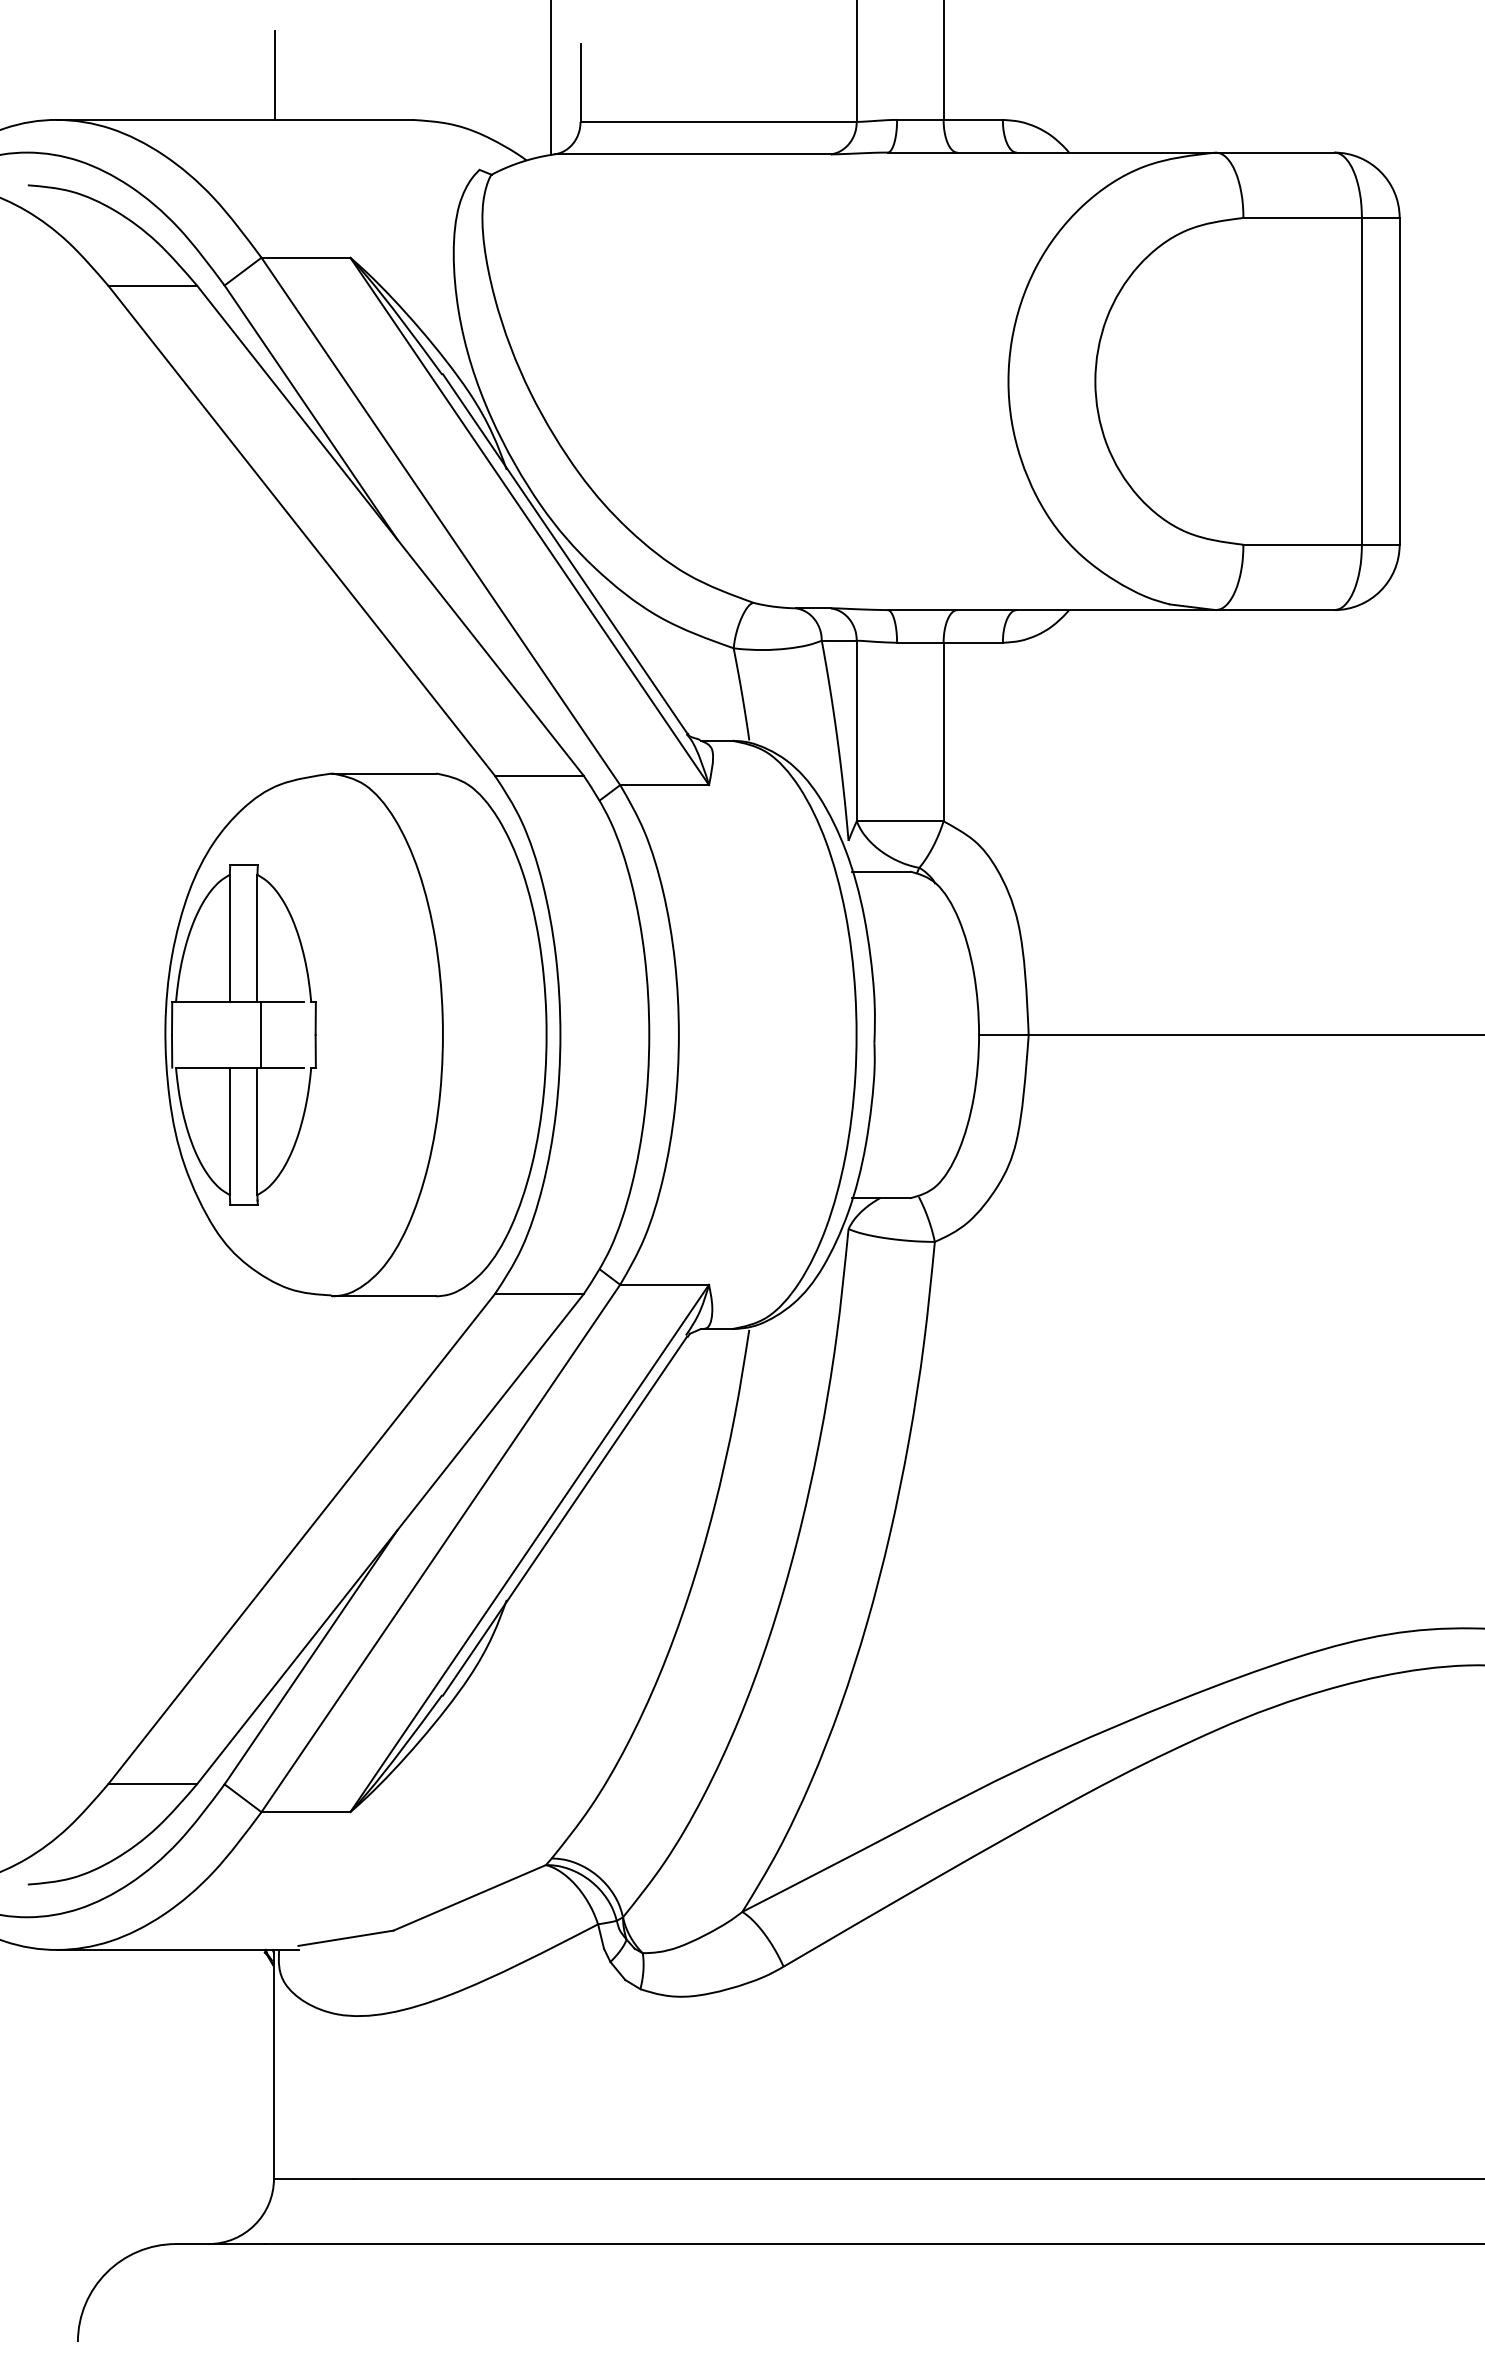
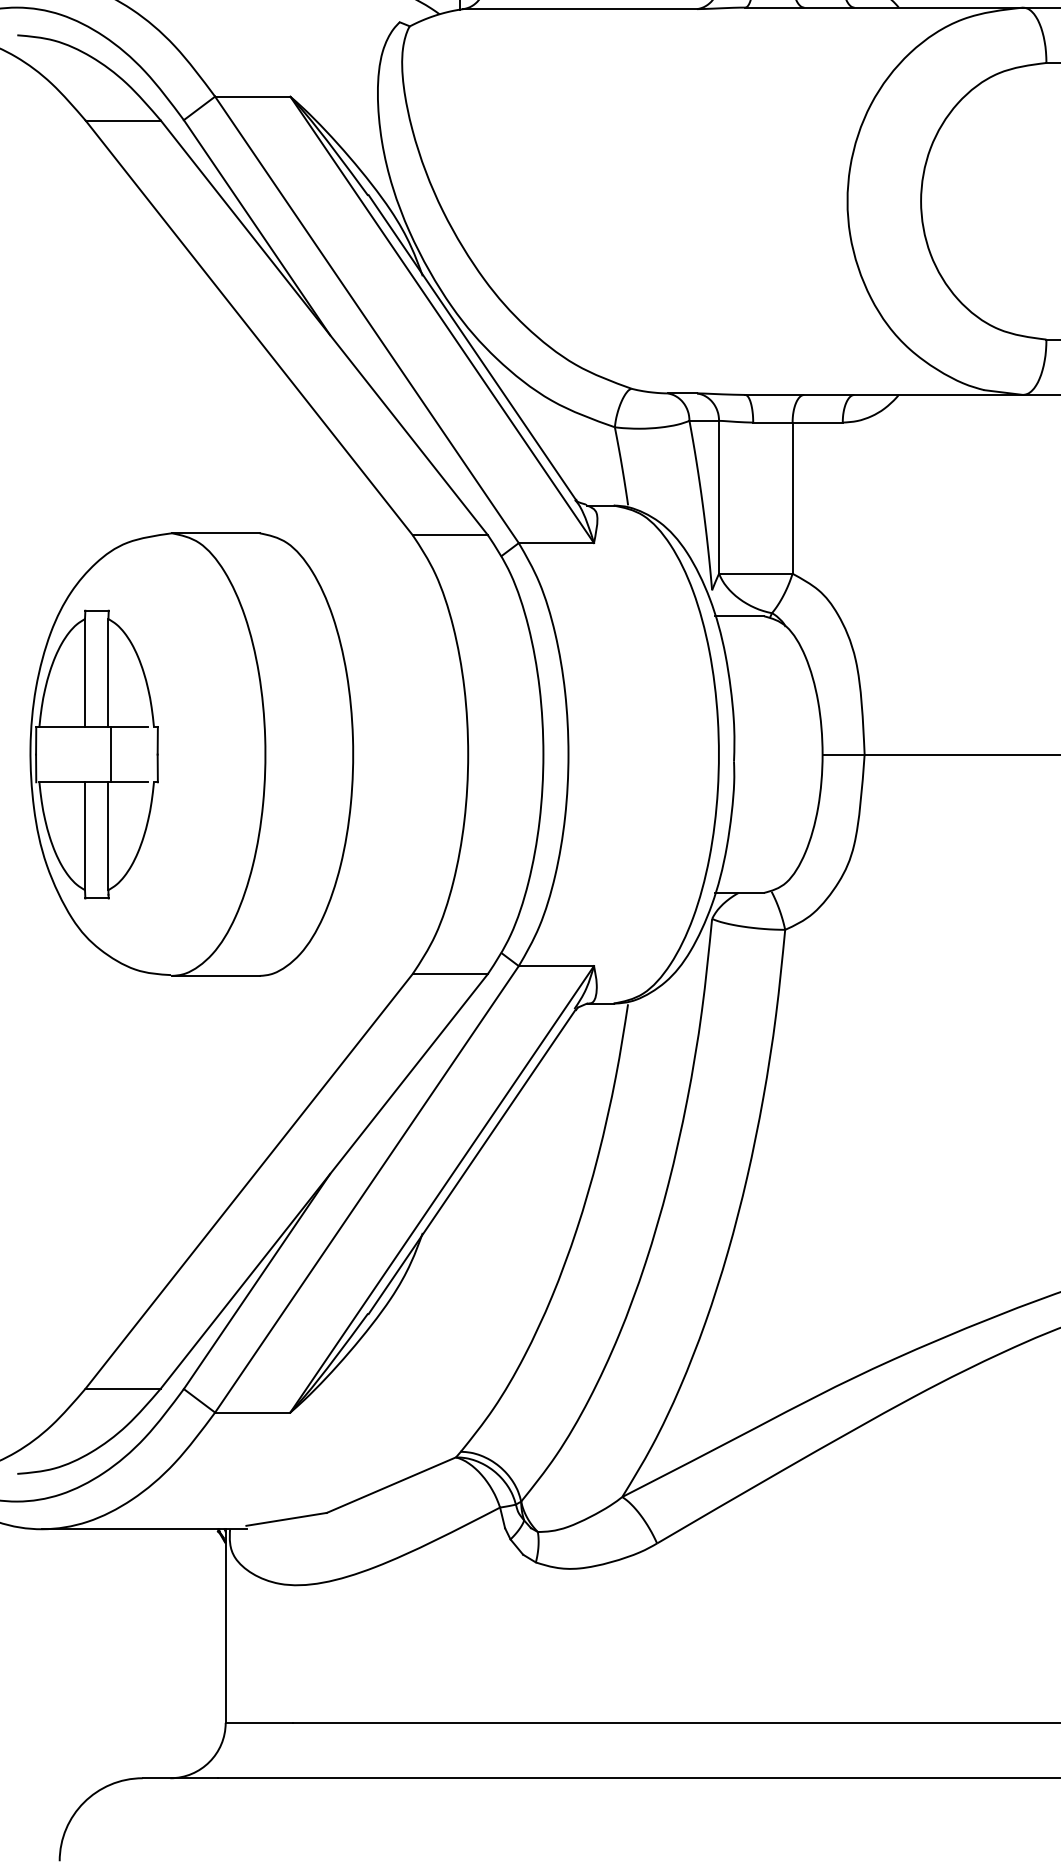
part: (355, 1034) -> (191, 754), moved

